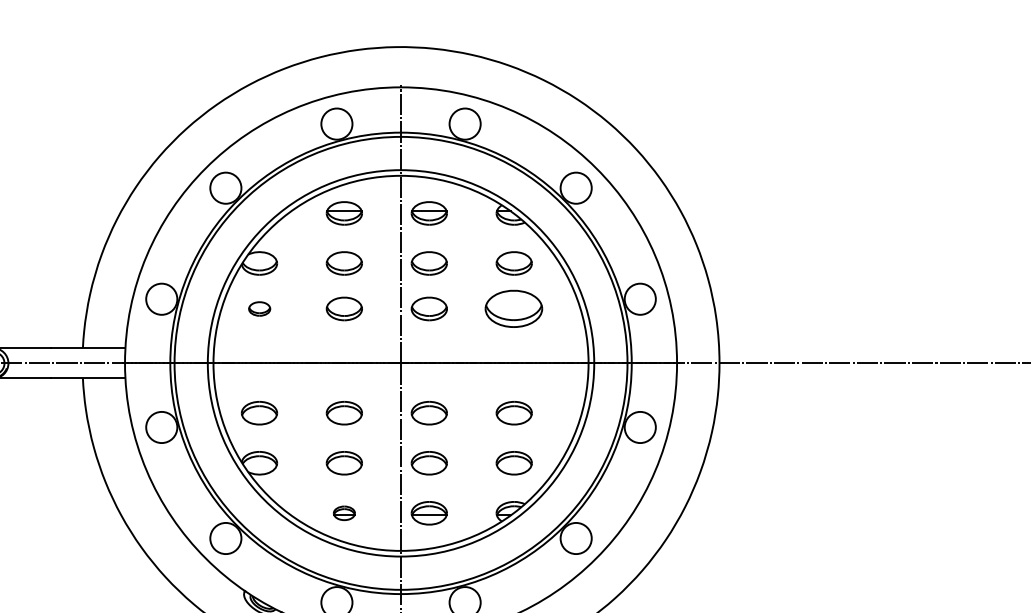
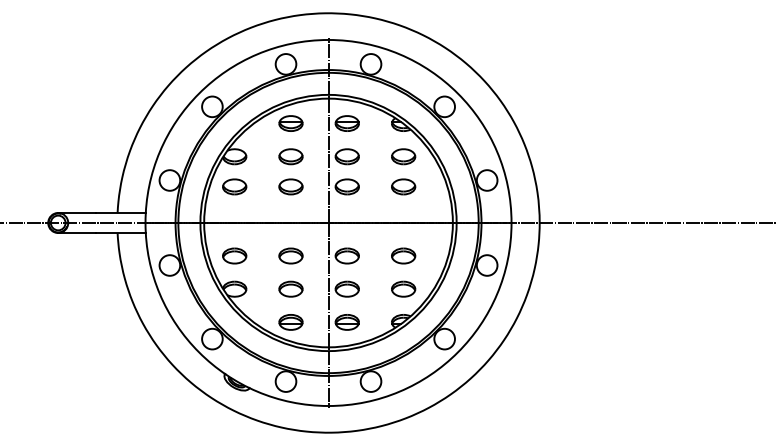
part: (259, 308) -> (234, 186), size x1.67
part: (514, 308) -> (403, 186), size x0.62
part: (343, 513) -> (290, 322), size x1.67

